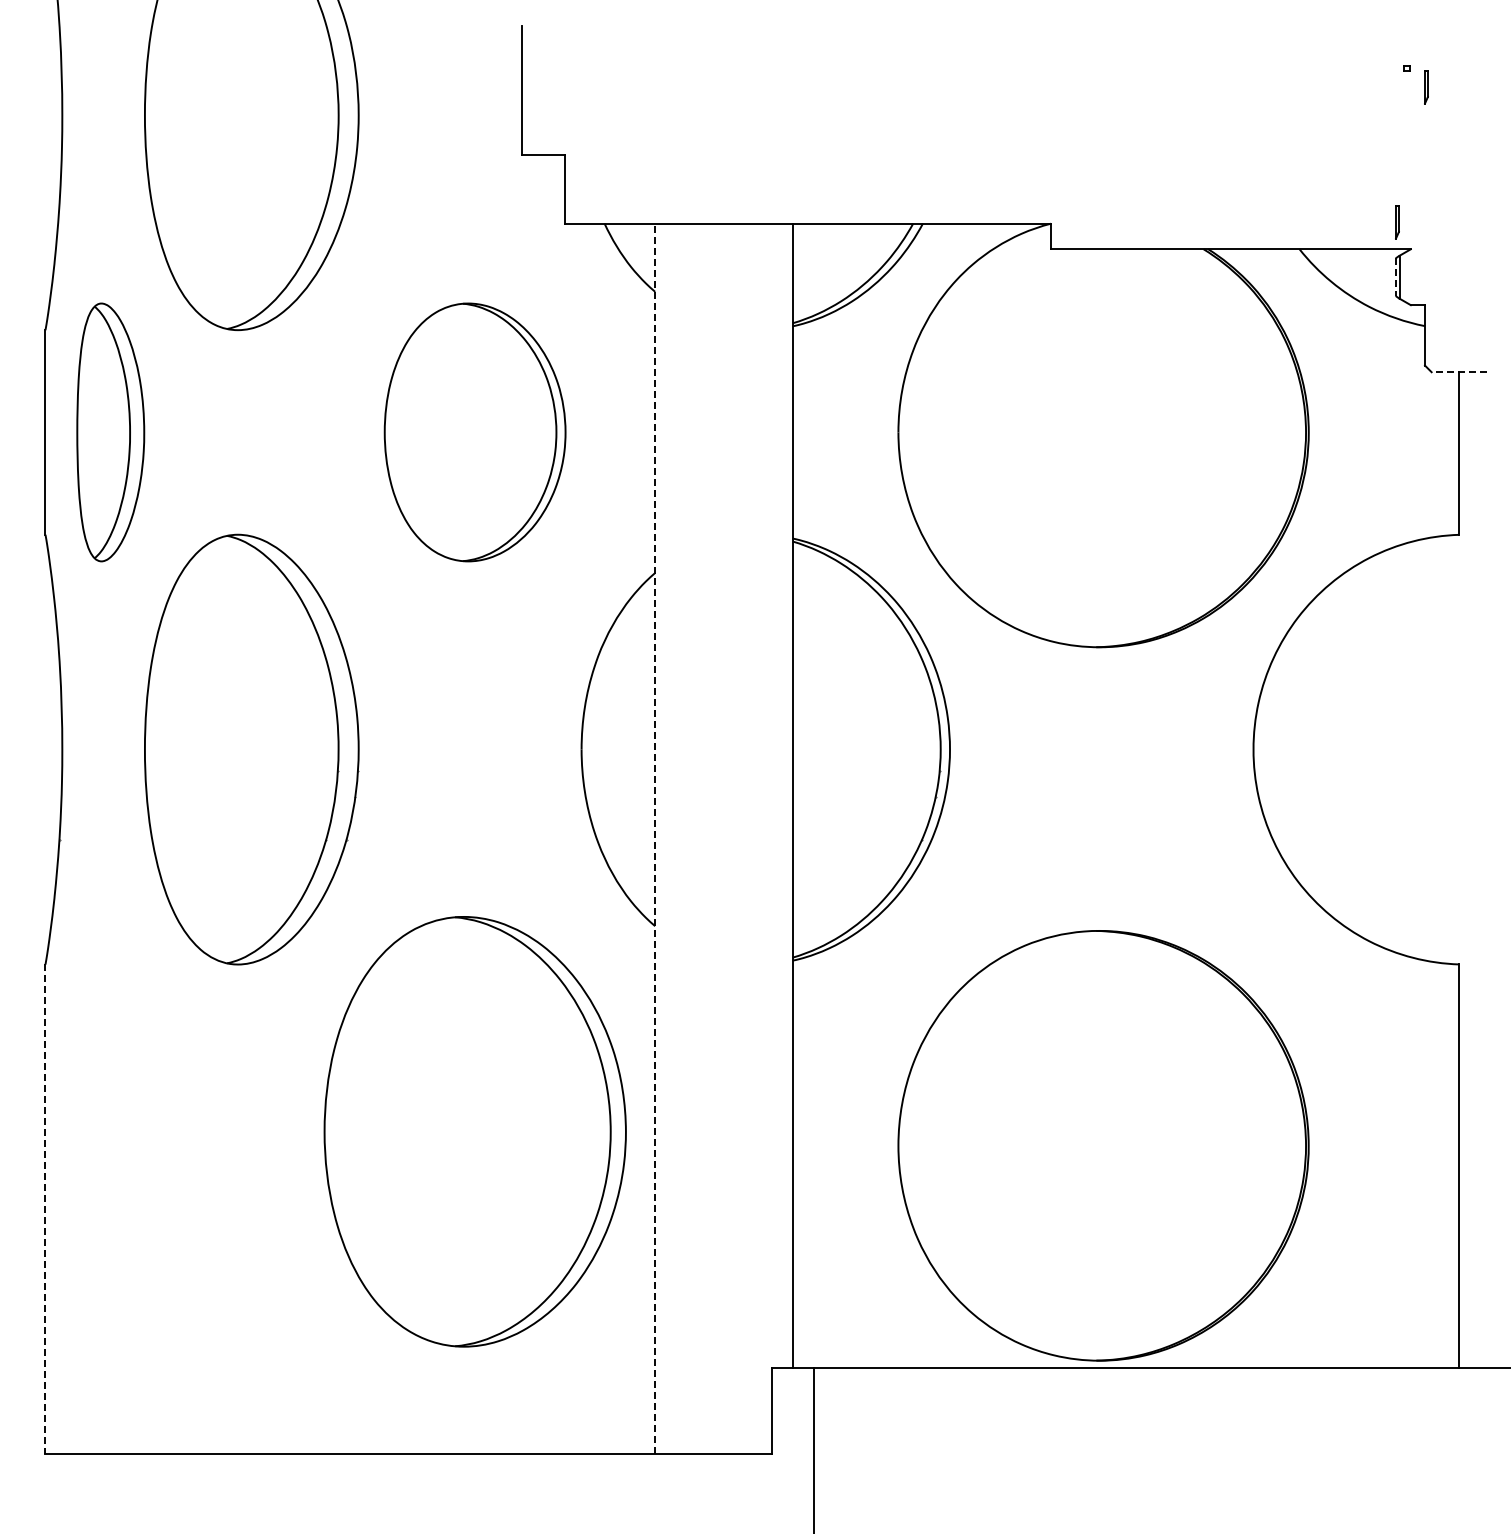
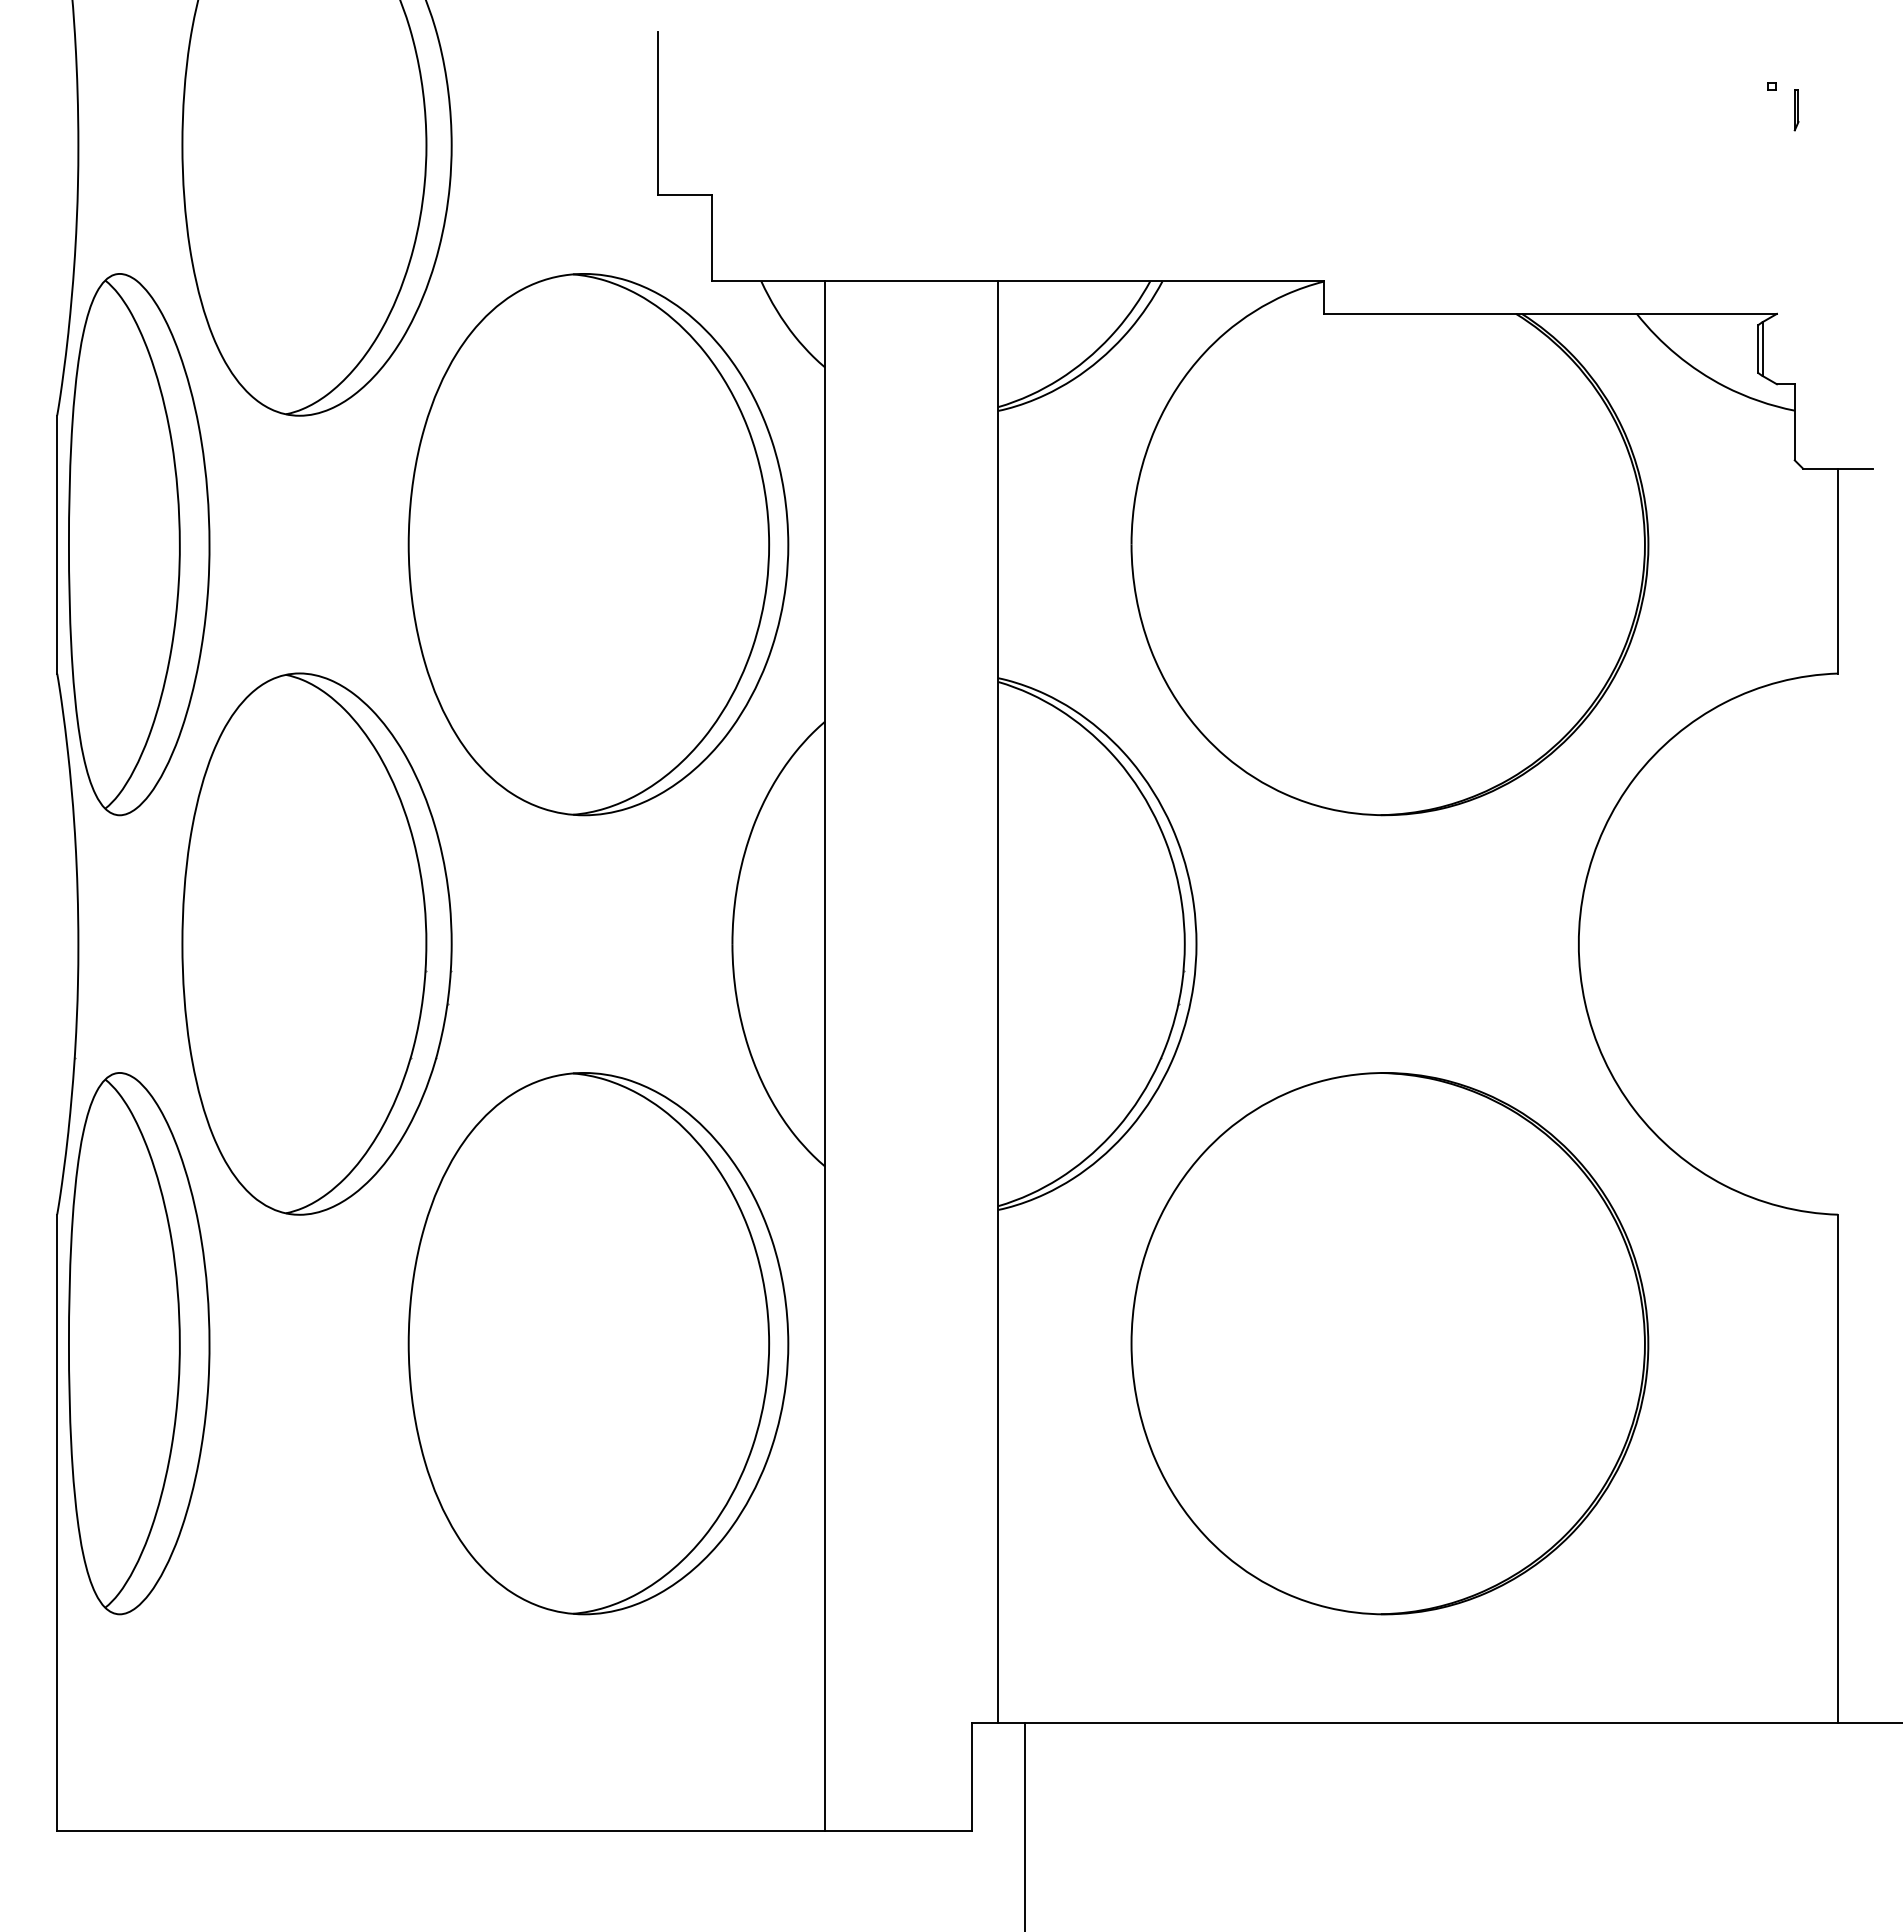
part: (1397, 222) -> (1760, 280), removed
line: (1395, 277) -> (1757, 349), dashed -> solid
line: (1459, 372) -> (1838, 469), dashed -> solid
part: (110, 432) -> (139, 544), size x1.67
part: (474, 432) -> (597, 544), size x1.67
line: (655, 838) -> (825, 1056), dashed -> solid
part: (110, 1066) -> (139, 1343), added
part: (474, 1131) -> (597, 1343), moved
part: (1103, 1145) -> (1389, 1343), moved
line: (45, 1209) -> (57, 1523), dashed -> solid

